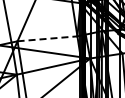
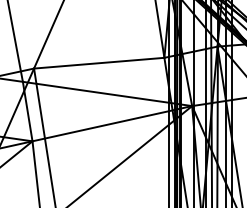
line: (48, 38) -> (101, 62), dashed -> solid

